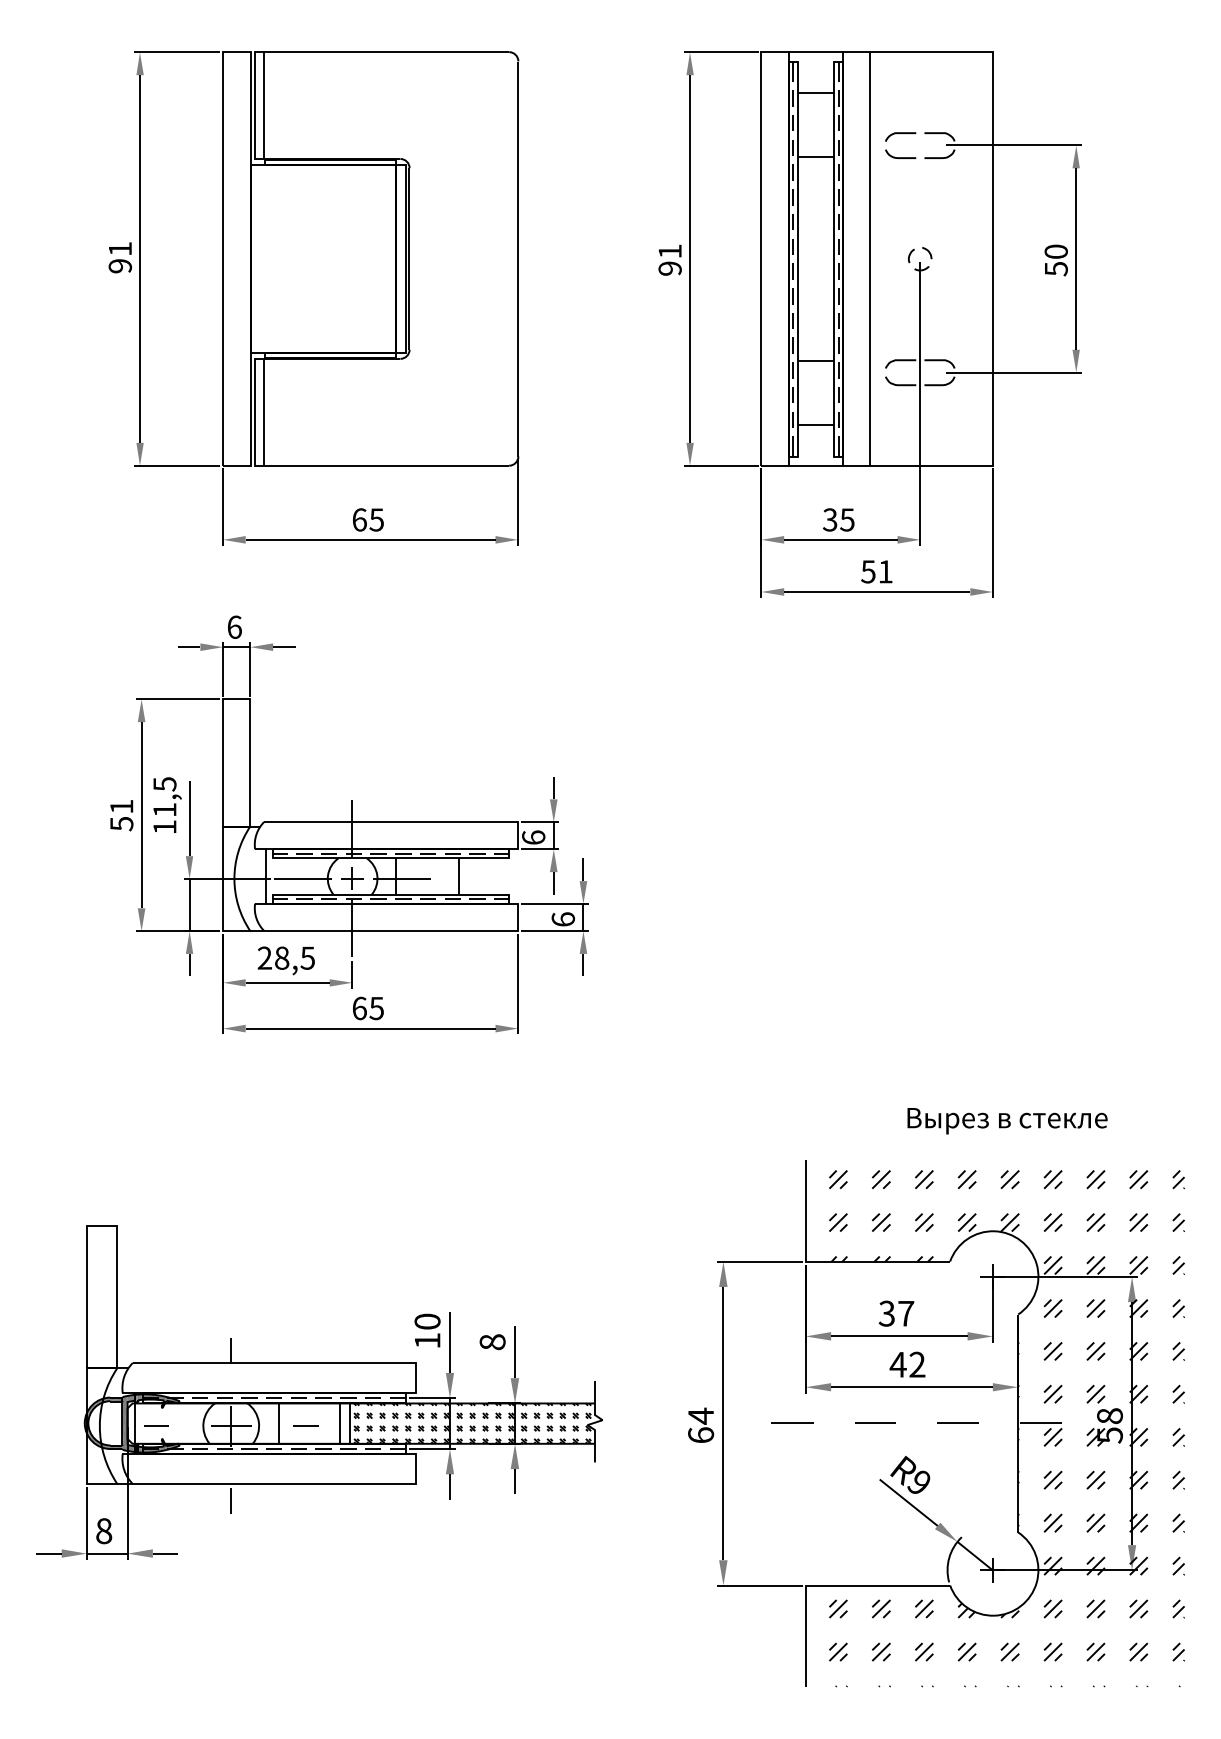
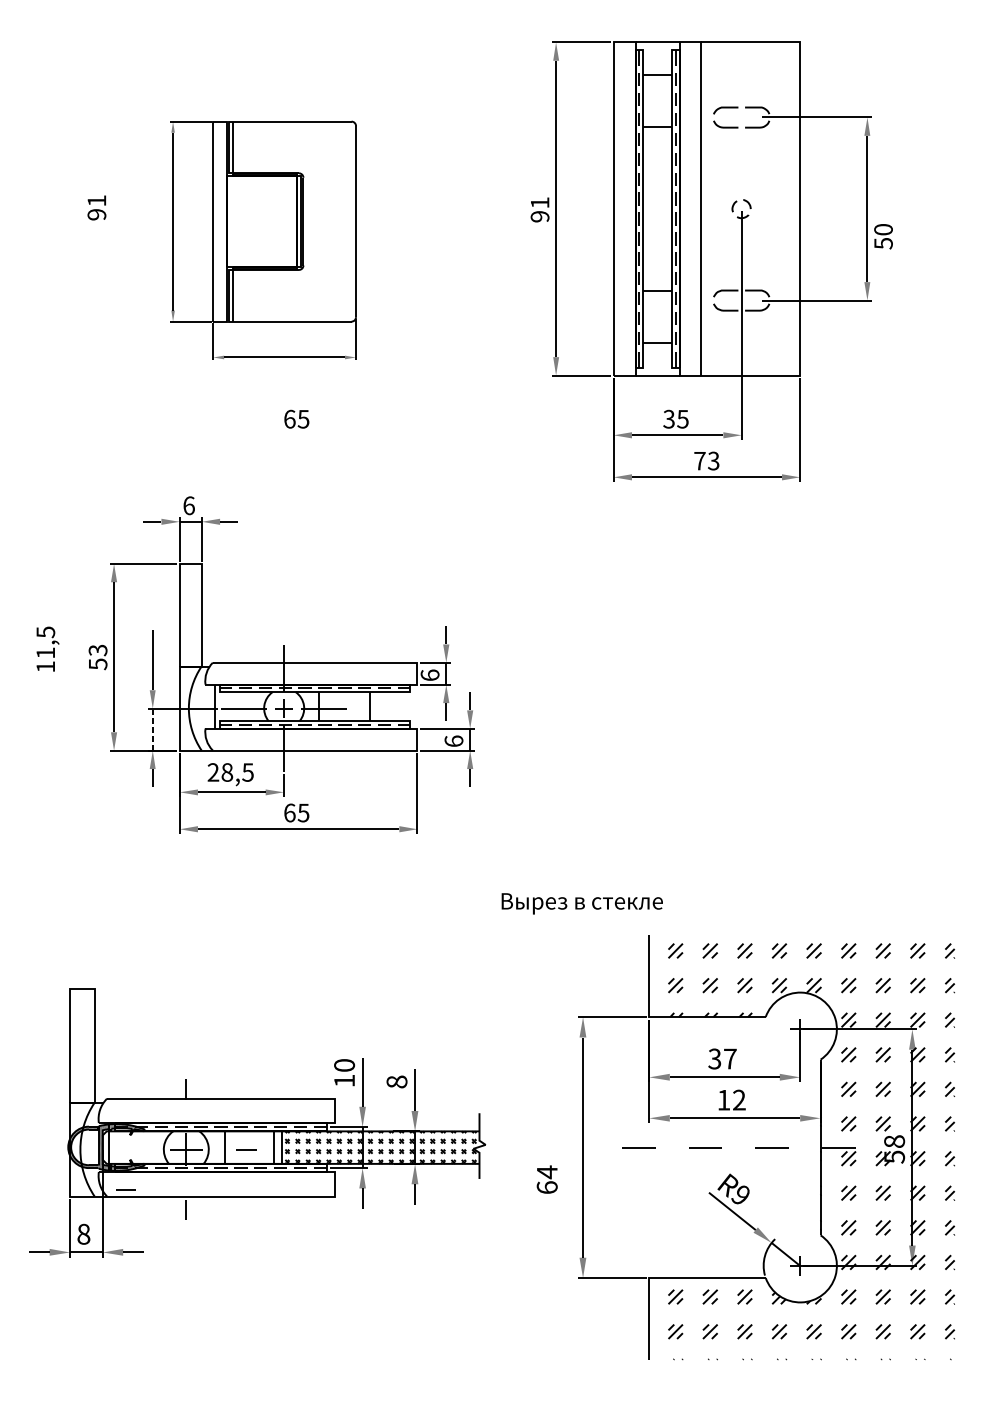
text: (1055, 260) -> (882, 236), moved
part: (326, 298) -> (263, 240), size x0.6
text: (876, 571) -> (706, 460), 51 -> 73
text: (167, 804) -> (47, 648), moved
text: (121, 806) -> (97, 650), 51 -> 53
line: (189, 904) -> (152, 729), solid -> dashed
text: (1007, 1121) -> (582, 904), moved
text: (897, 1364) -> (723, 1099), 42 -> 12
text: (701, 1424) -> (547, 1178), moved
line: (156, 1425) -> (126, 1189), moved

